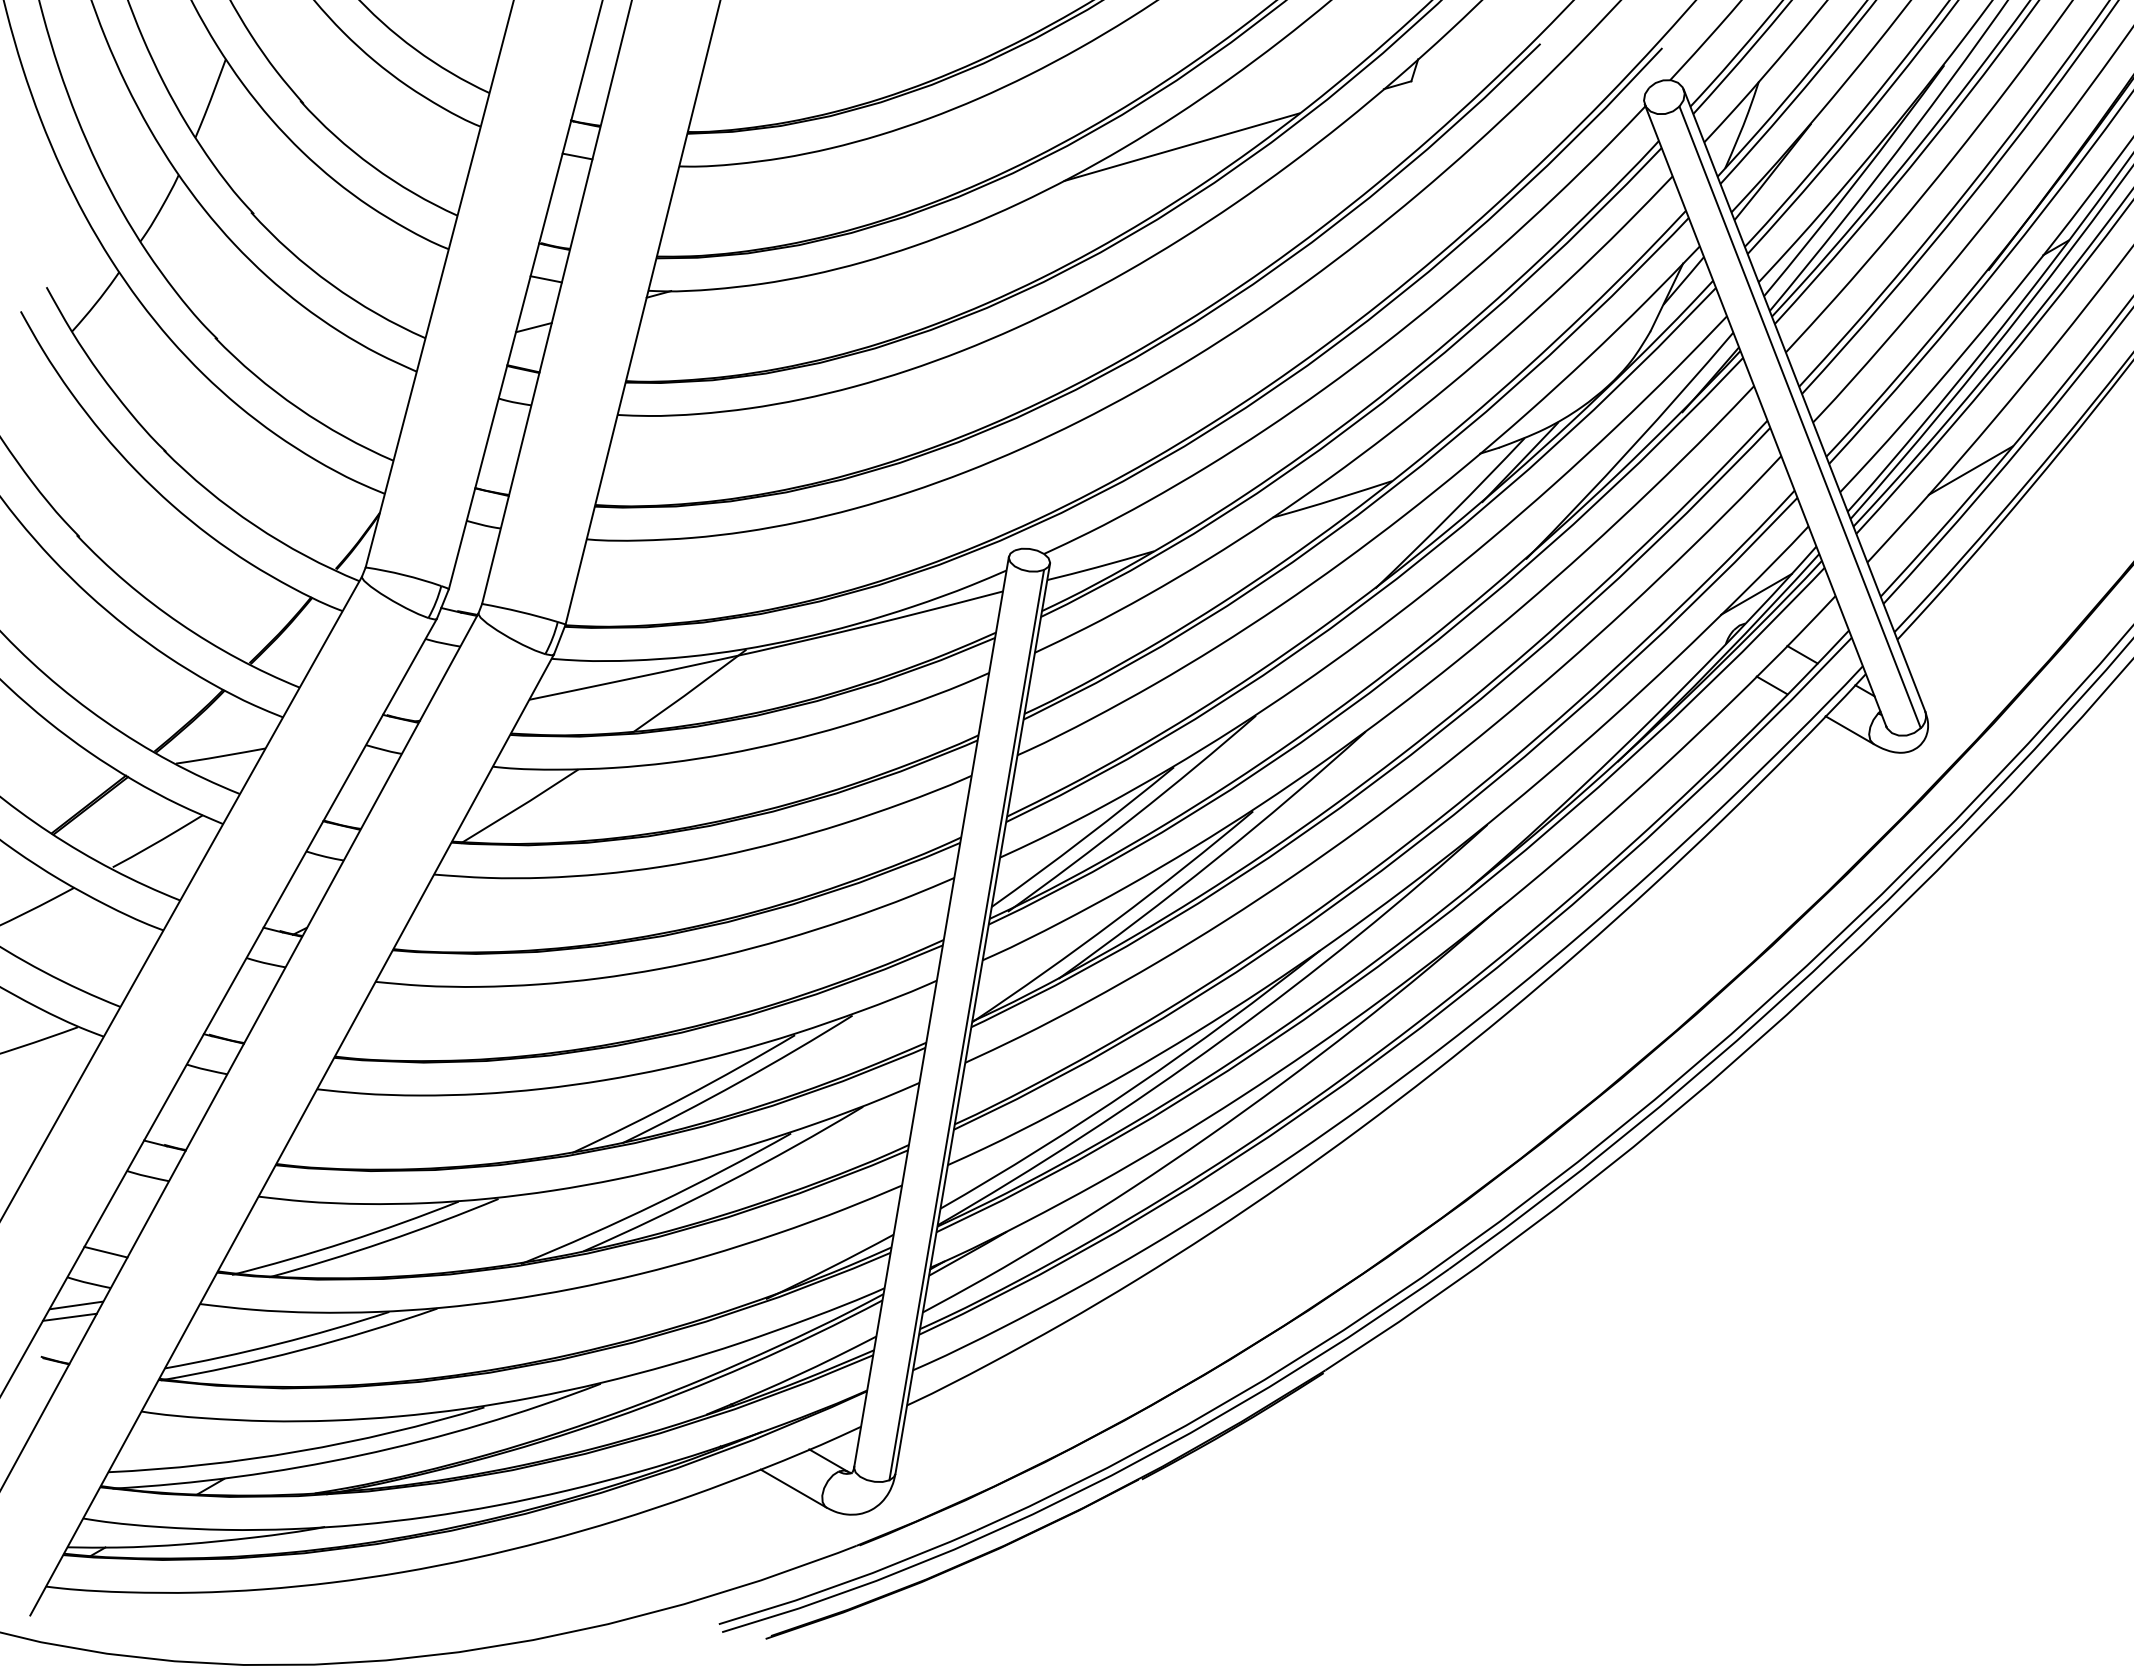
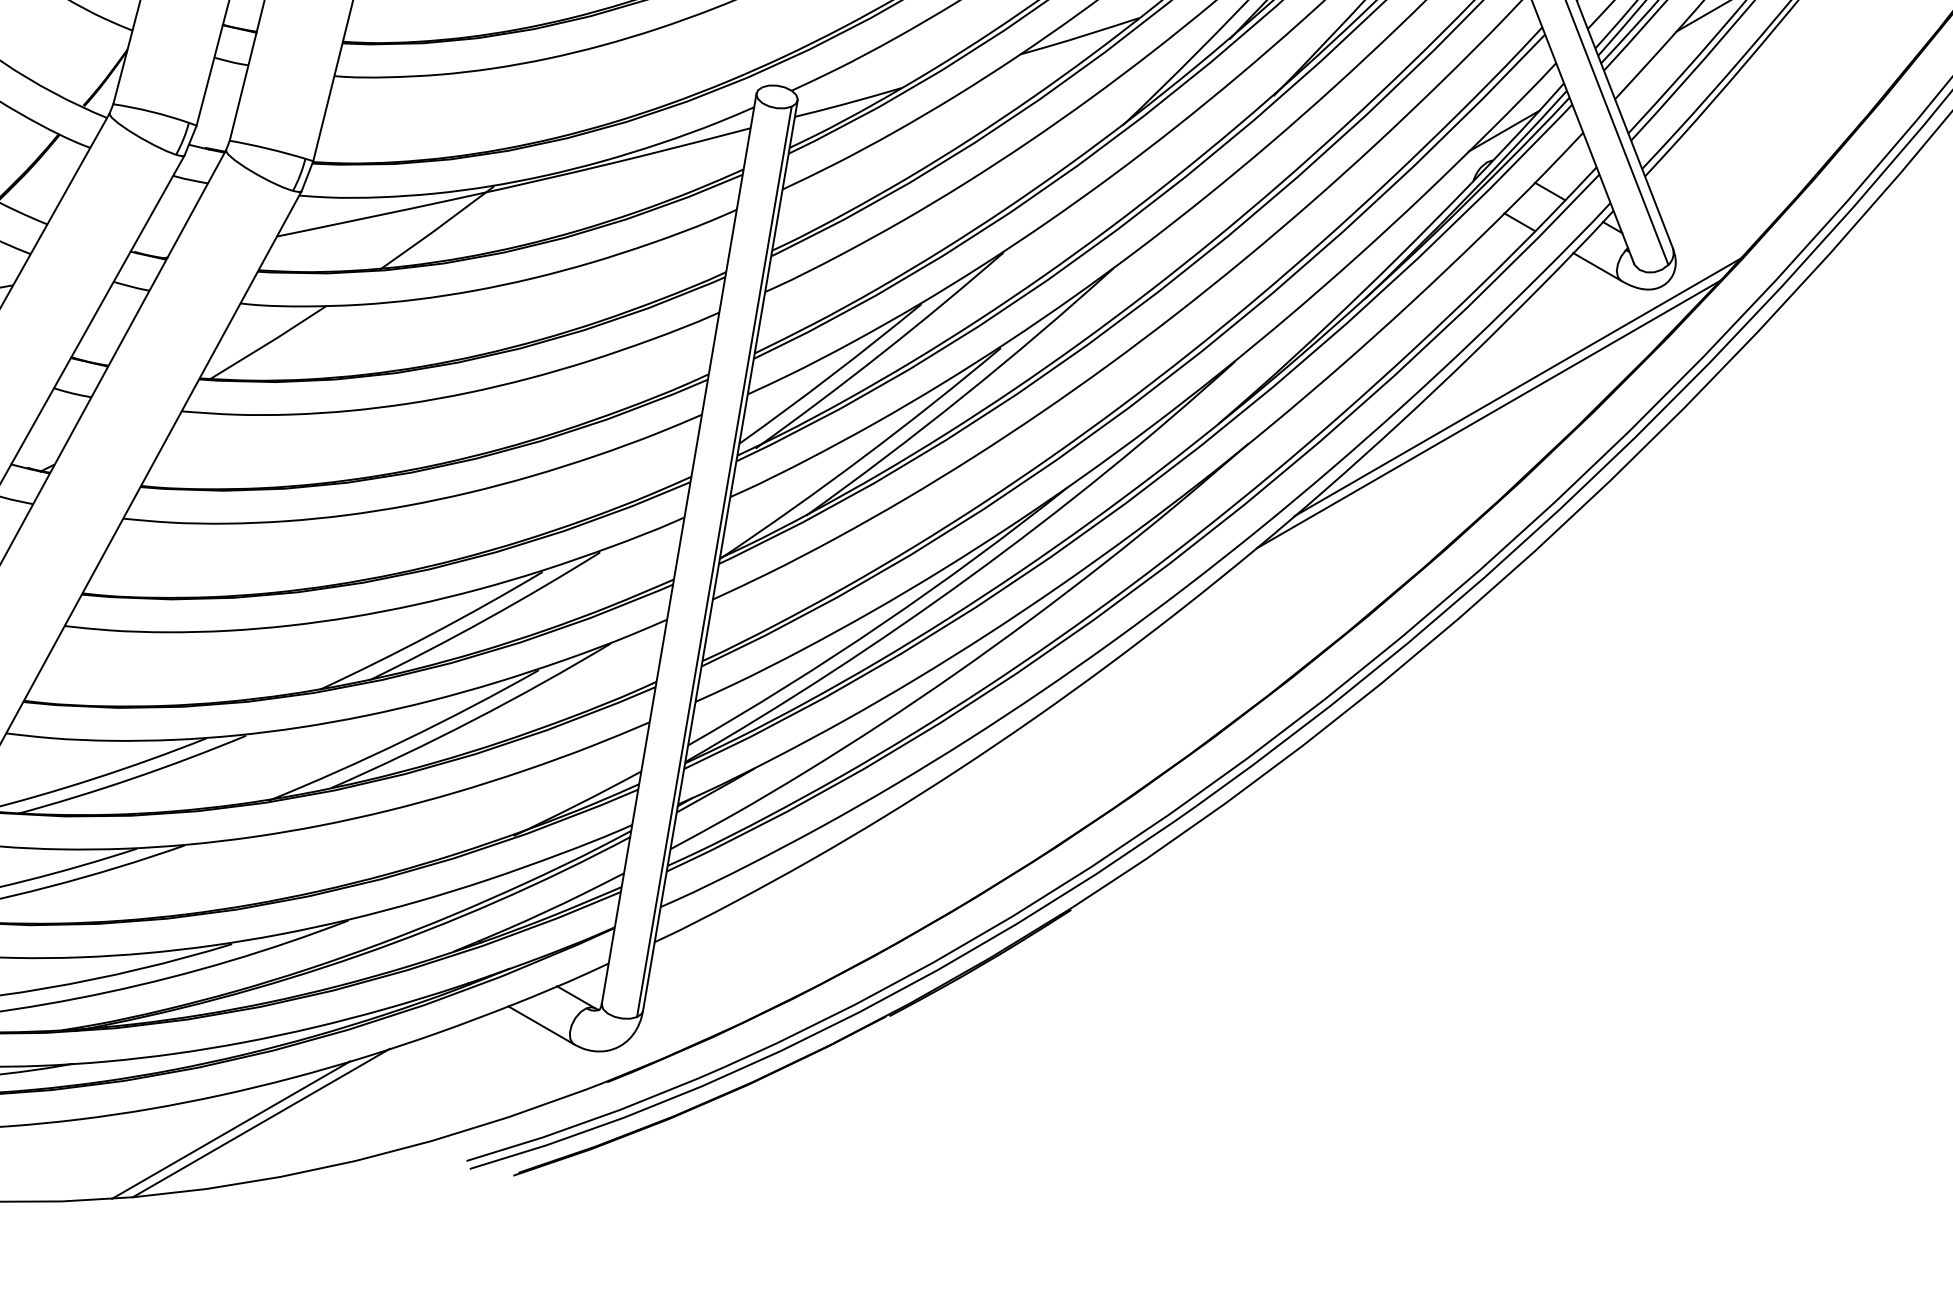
line: (1769, 850) -> (1517, 387), added
line: (1741, 877) -> (1489, 414), added
line: (513, 1586) -> (261, 1123), added
line: (483, 1593) -> (231, 1130), added

